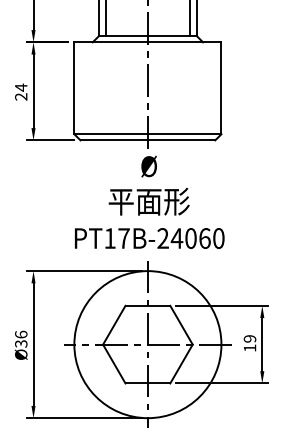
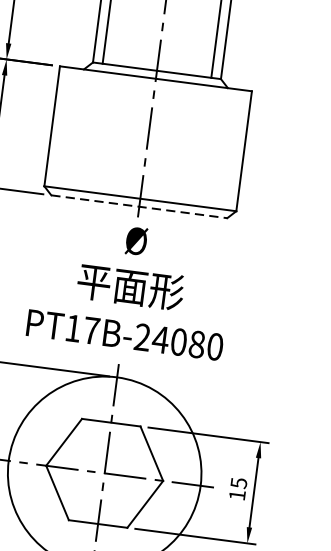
line: (148, 140) -> (140, 207), solid -> dashed
text: (204, 238) -> (196, 344), PT17B-24060 -> PT17B-24080
text: (249, 338) -> (238, 482), 19 -> 15

